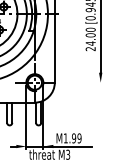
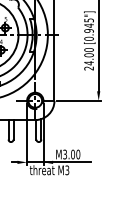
line: (80, 82) -> (79, 100), added
text: (72, 138) -> (71, 154), M1.99 -> M3.00

